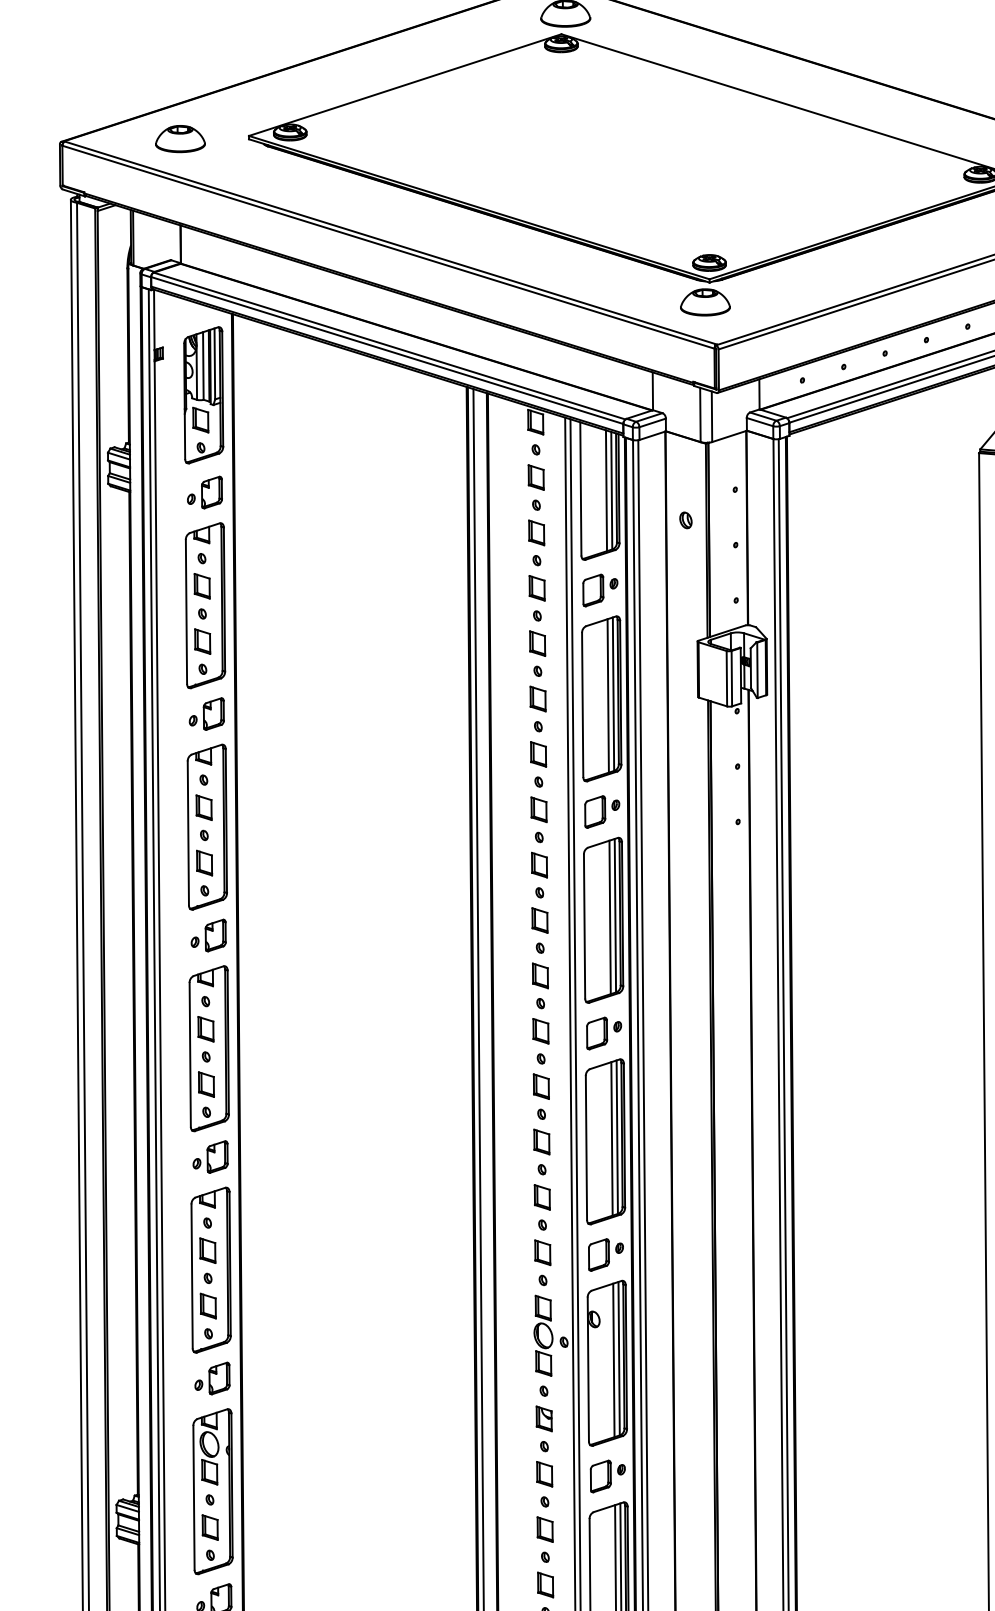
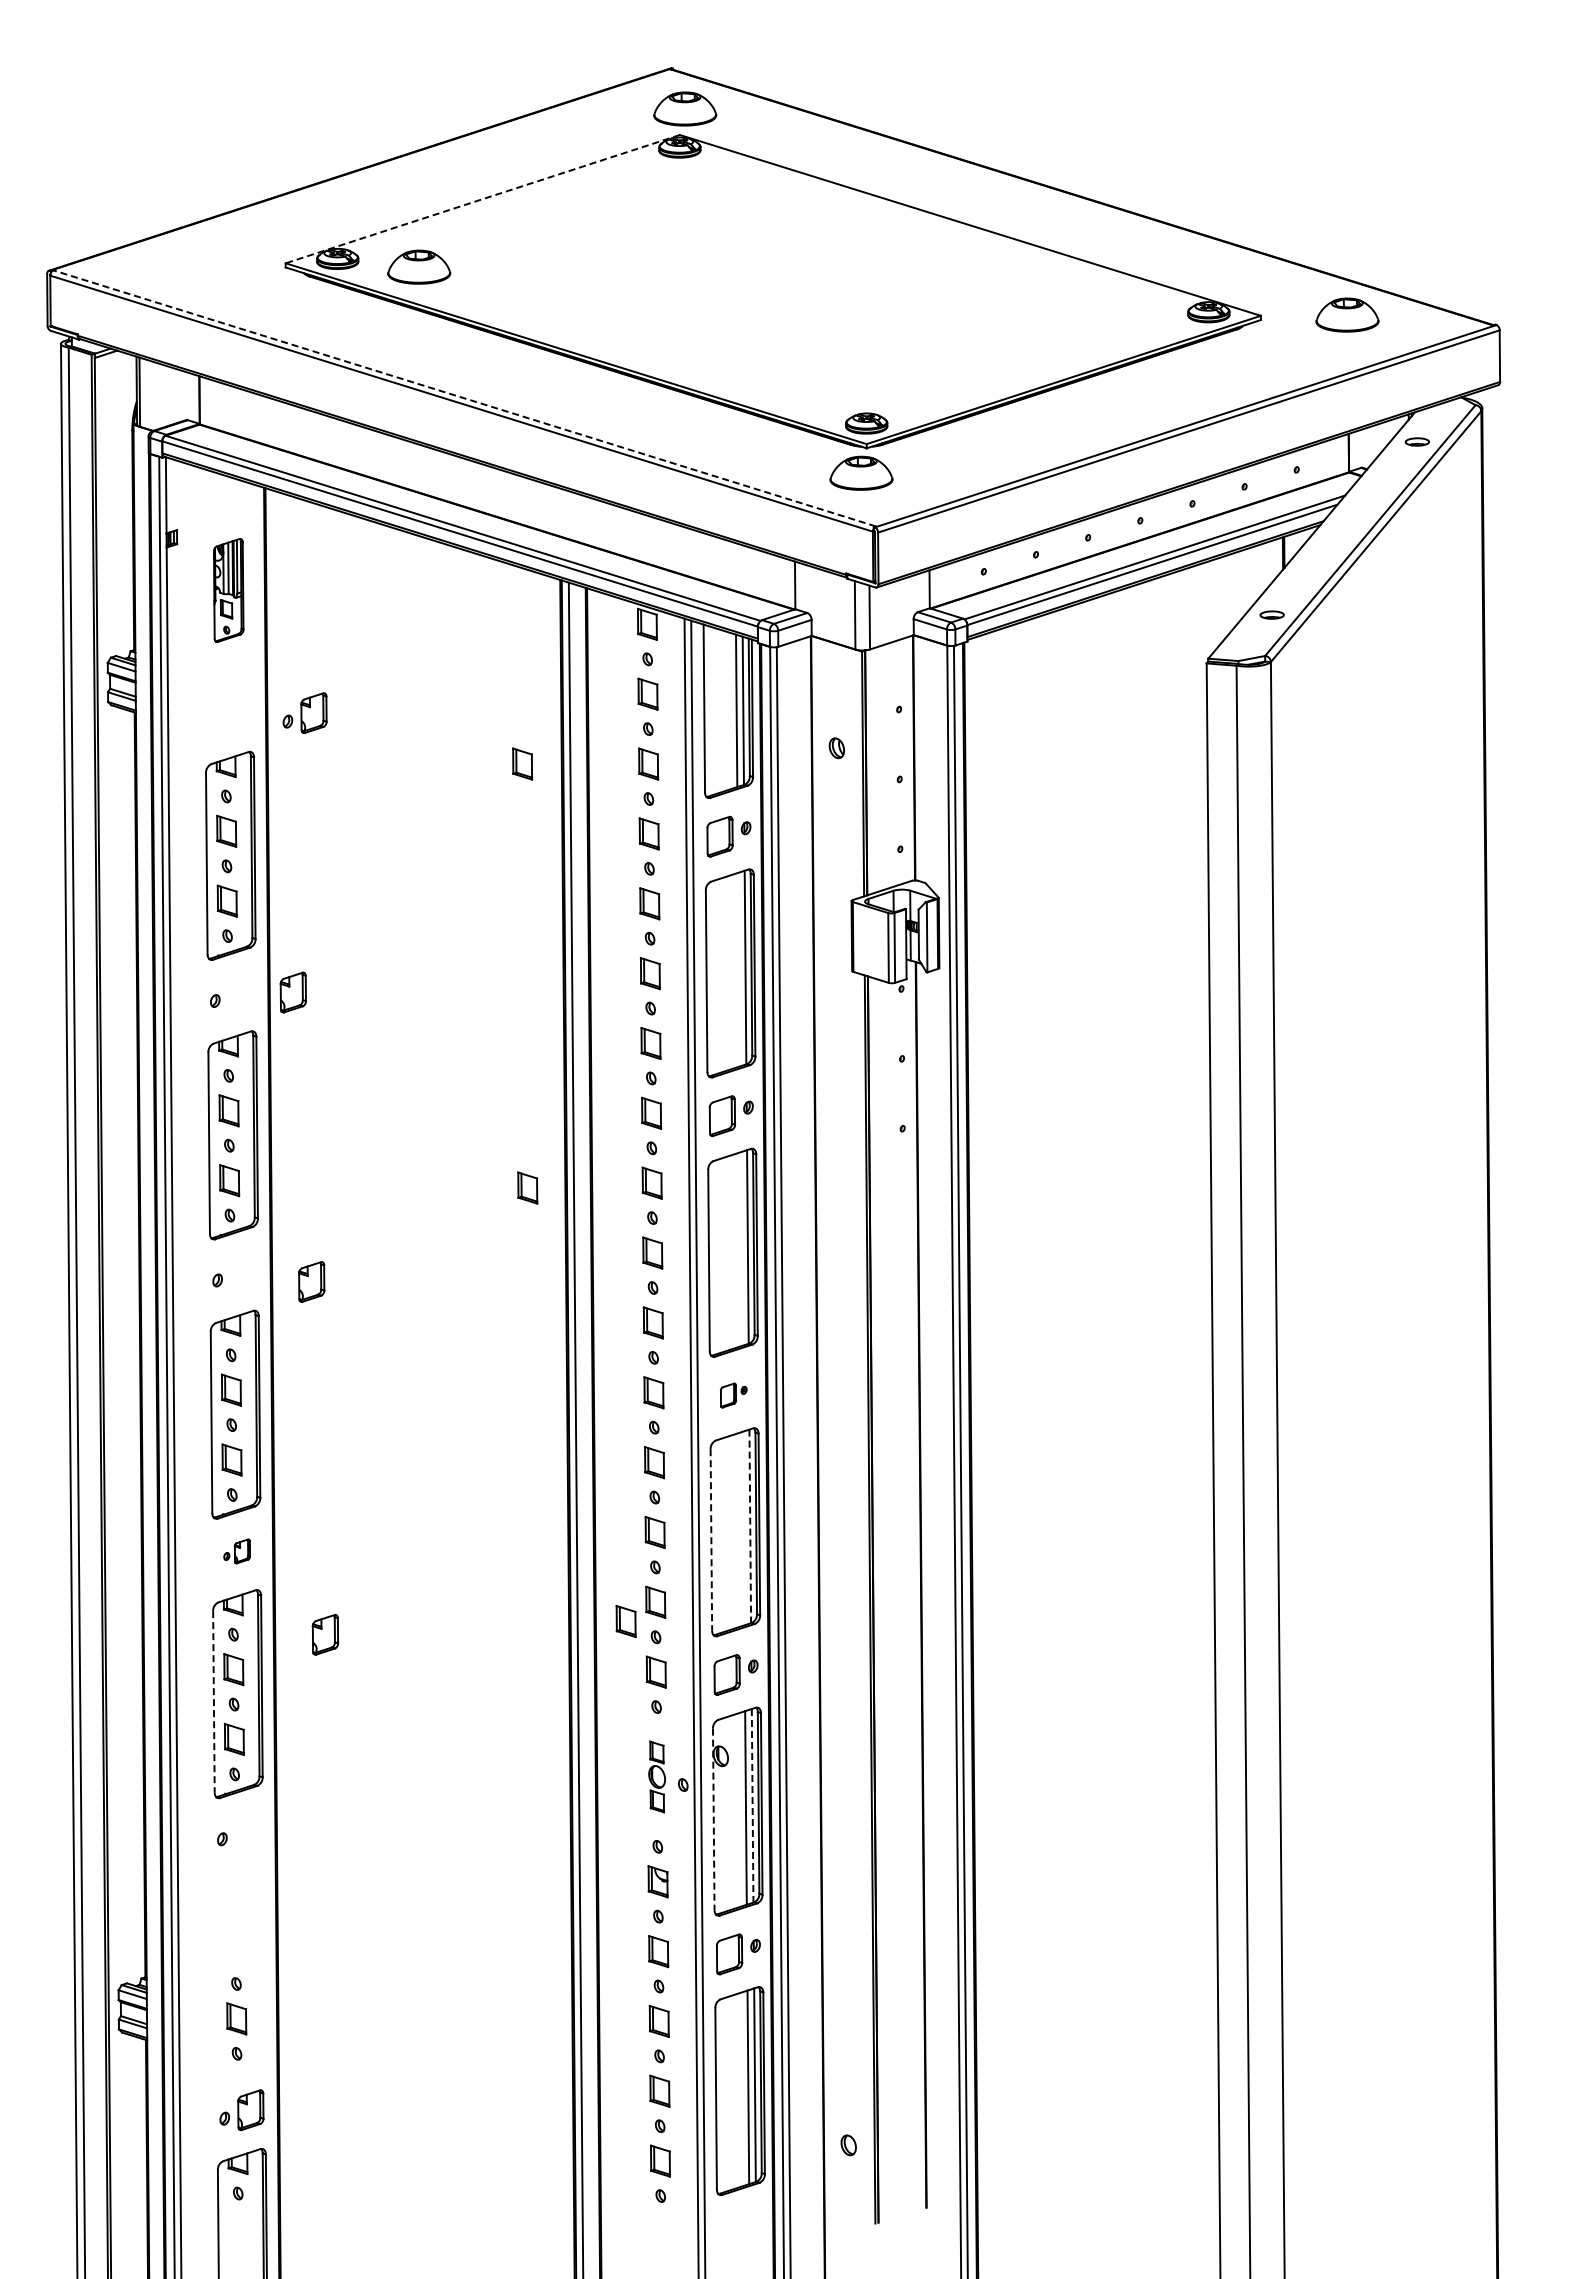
line: (405, 85) -> (482, 199), solid -> dashed
part: (180, 138) -> (419, 266), moved
line: (390, 243) -> (464, 398), solid -> dashed
part: (203, 395) -> (228, 590), size x0.6
part: (204, 492) -> (304, 712), moved
part: (436, 532) -> (522, 763), added
line: (607, 695) -> (738, 969), removed
part: (213, 713) -> (292, 992), moved
part: (440, 868) -> (527, 1187), added
line: (610, 916) -> (741, 1248), removed
part: (215, 935) -> (311, 1281), moved
part: (603, 1033) -> (733, 1395), size x0.6
line: (617, 1137) -> (750, 1526), solid -> dashed
line: (611, 1138) -> (743, 1528), removed
line: (586, 1148) -> (711, 1540), solid -> dashed
part: (210, 1157) -> (236, 1551), size x0.6
part: (518, 1212) -> (625, 1621), added
line: (191, 1276) -> (213, 1701), solid -> dashed
part: (542, 1335) -> (656, 1776), size x0.7
line: (619, 1358) -> (752, 1805), solid -> dashed
line: (588, 1369) -> (713, 1819), solid -> dashed
part: (219, 1378) -> (325, 1634), moved
part: (212, 1491) -> (239, 1973), removed

